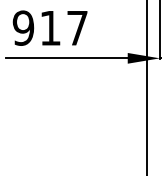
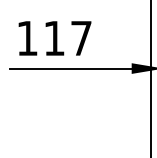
text: (23, 27) -> (27, 37), 917 -> 117

